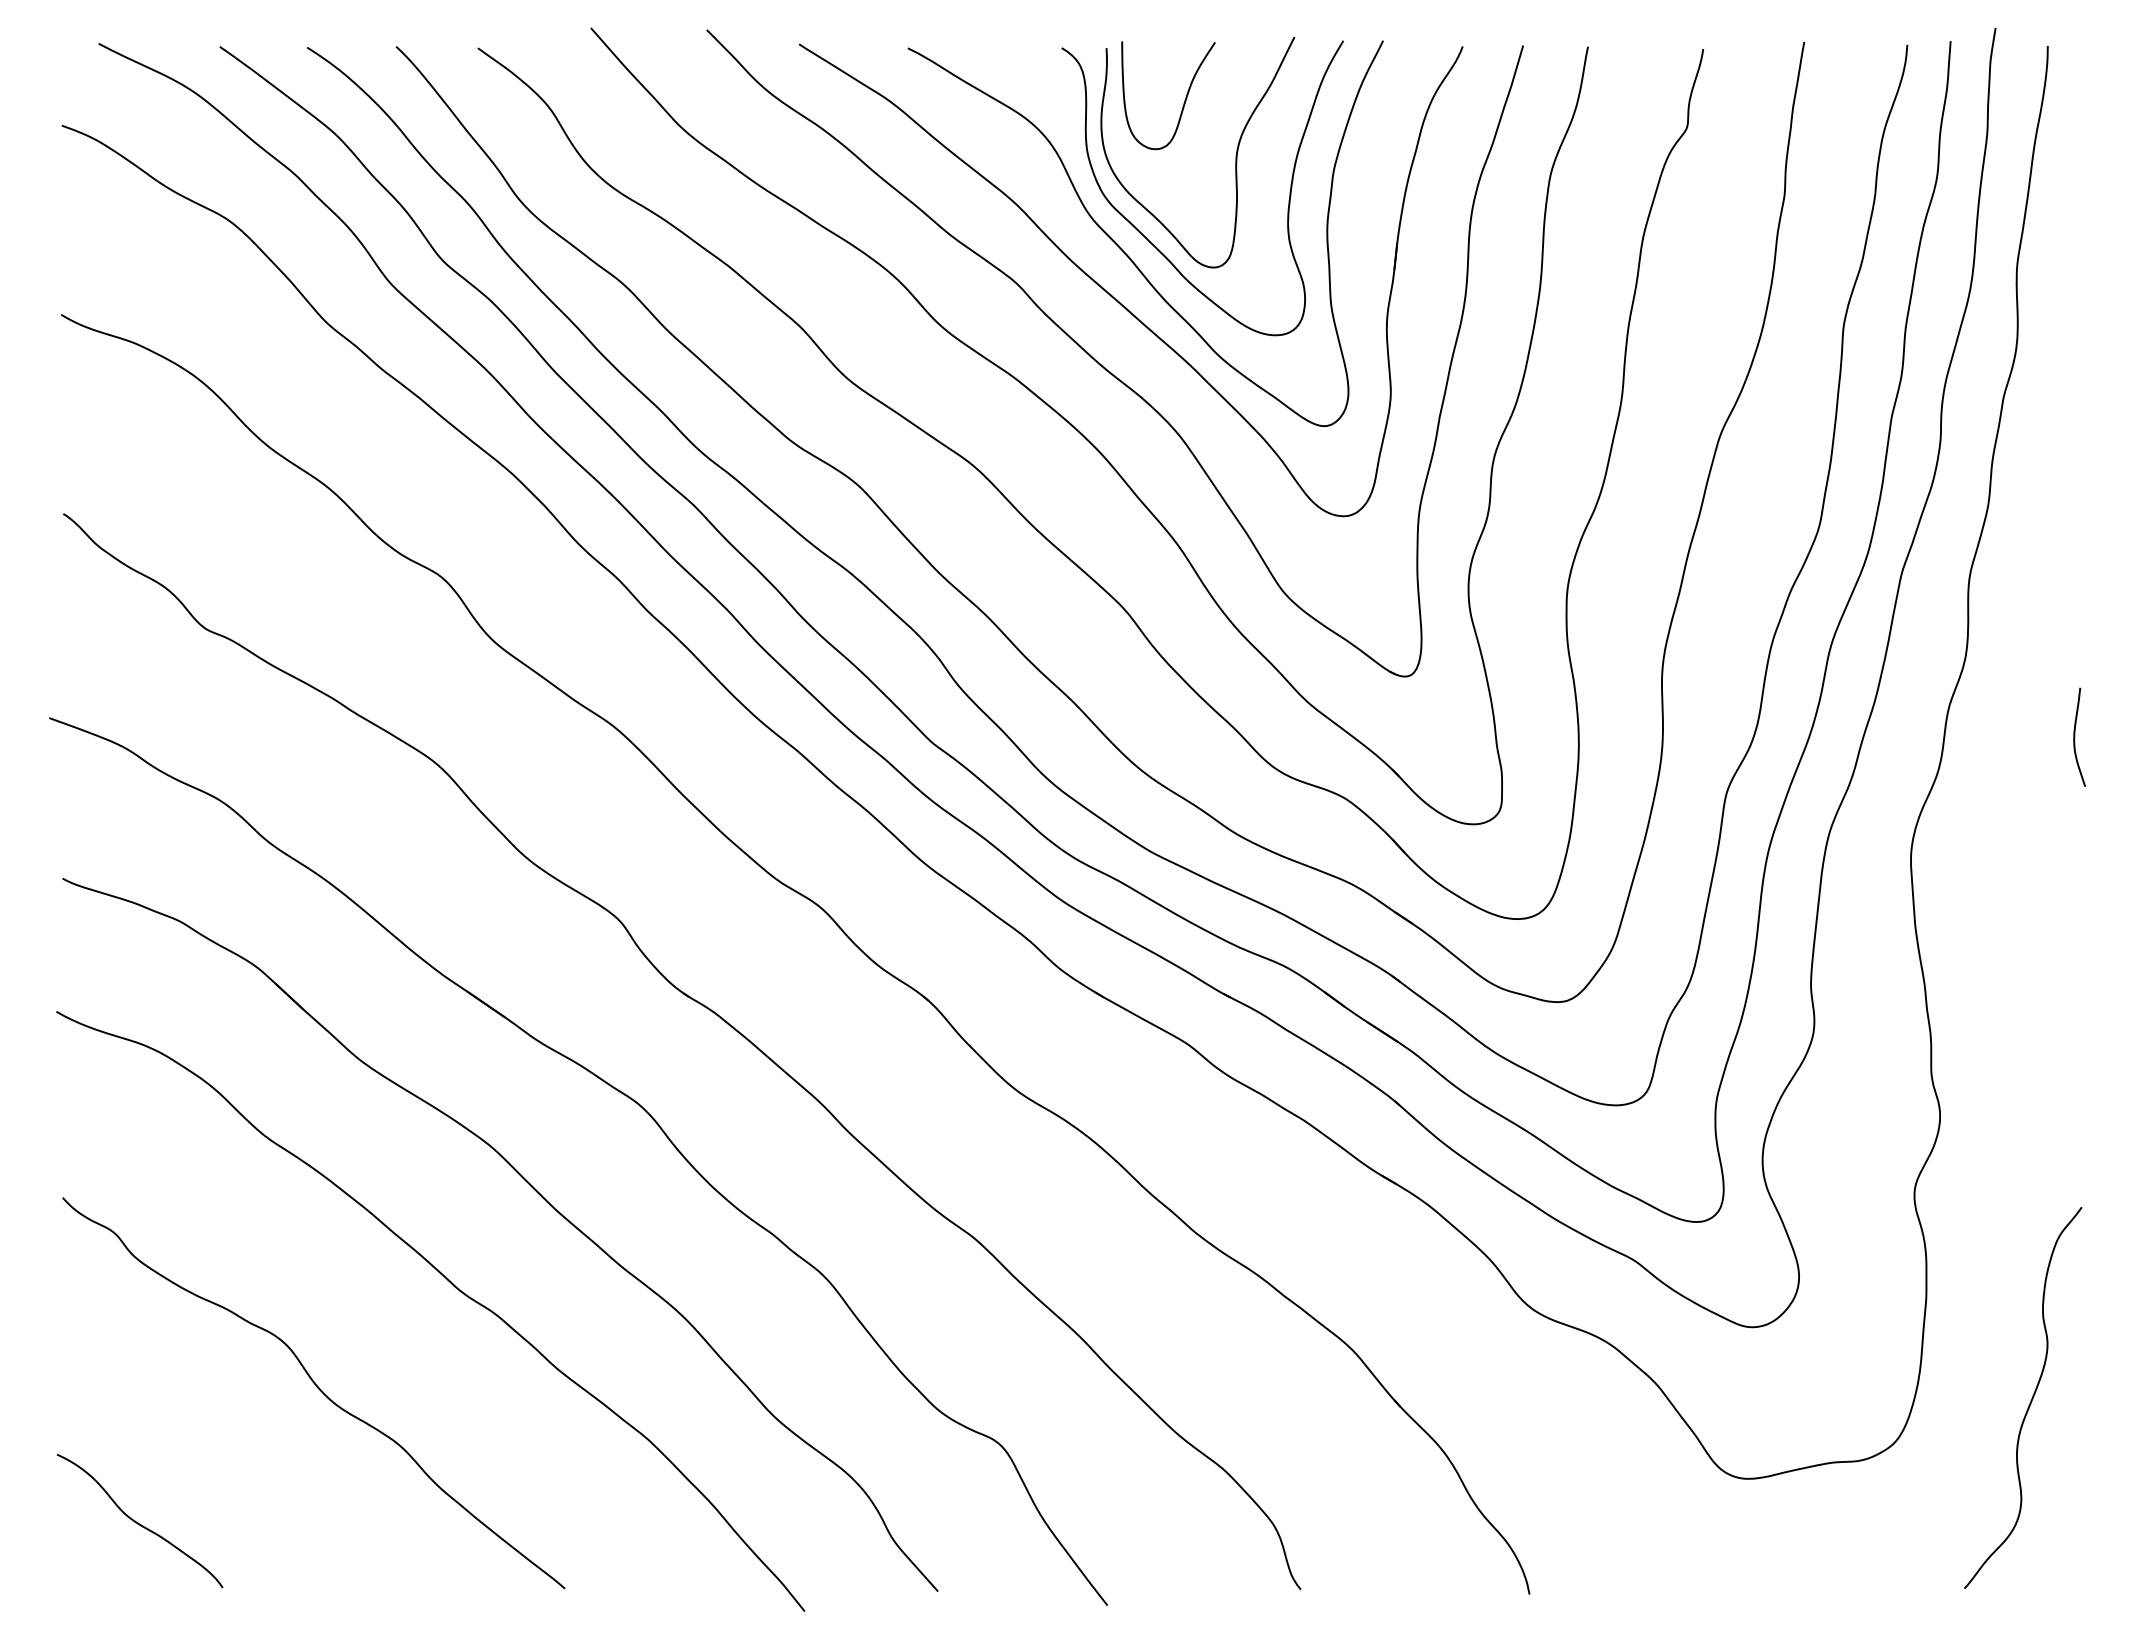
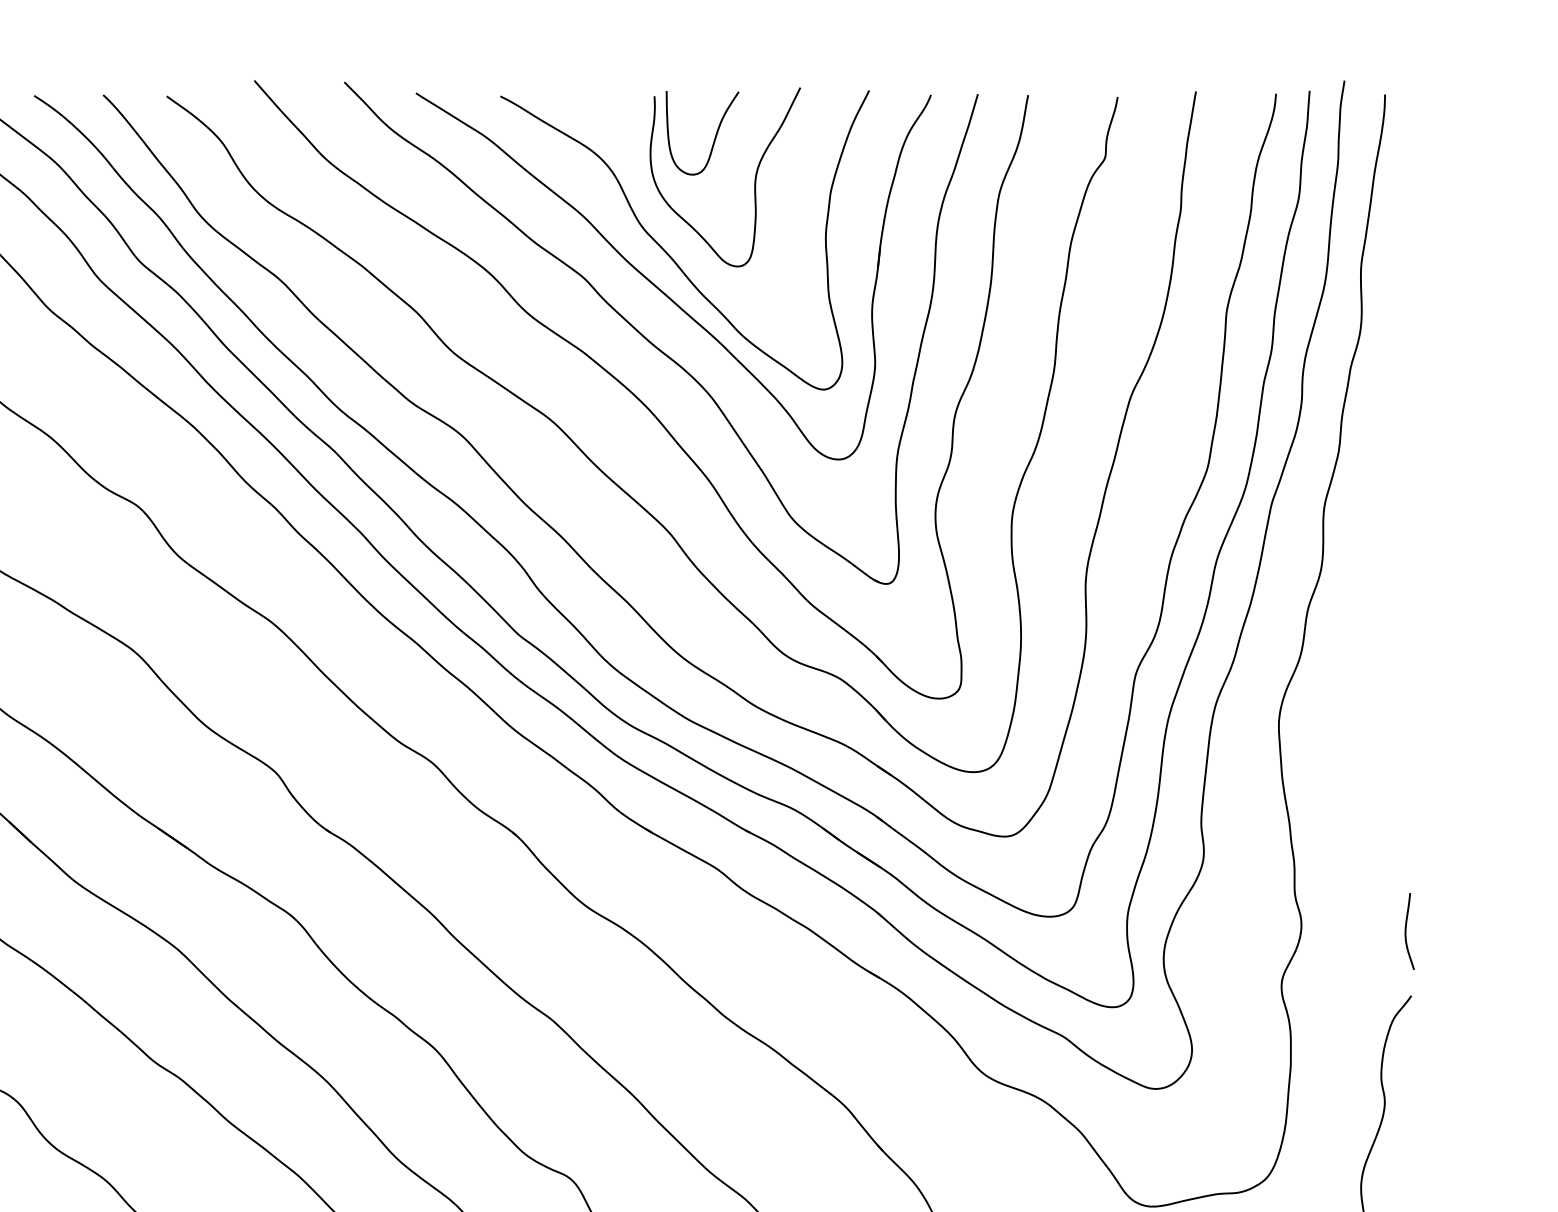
curve: (1154, 244) -> (691, 248), removed
curve: (2075, 736) -> (1406, 930), moved

